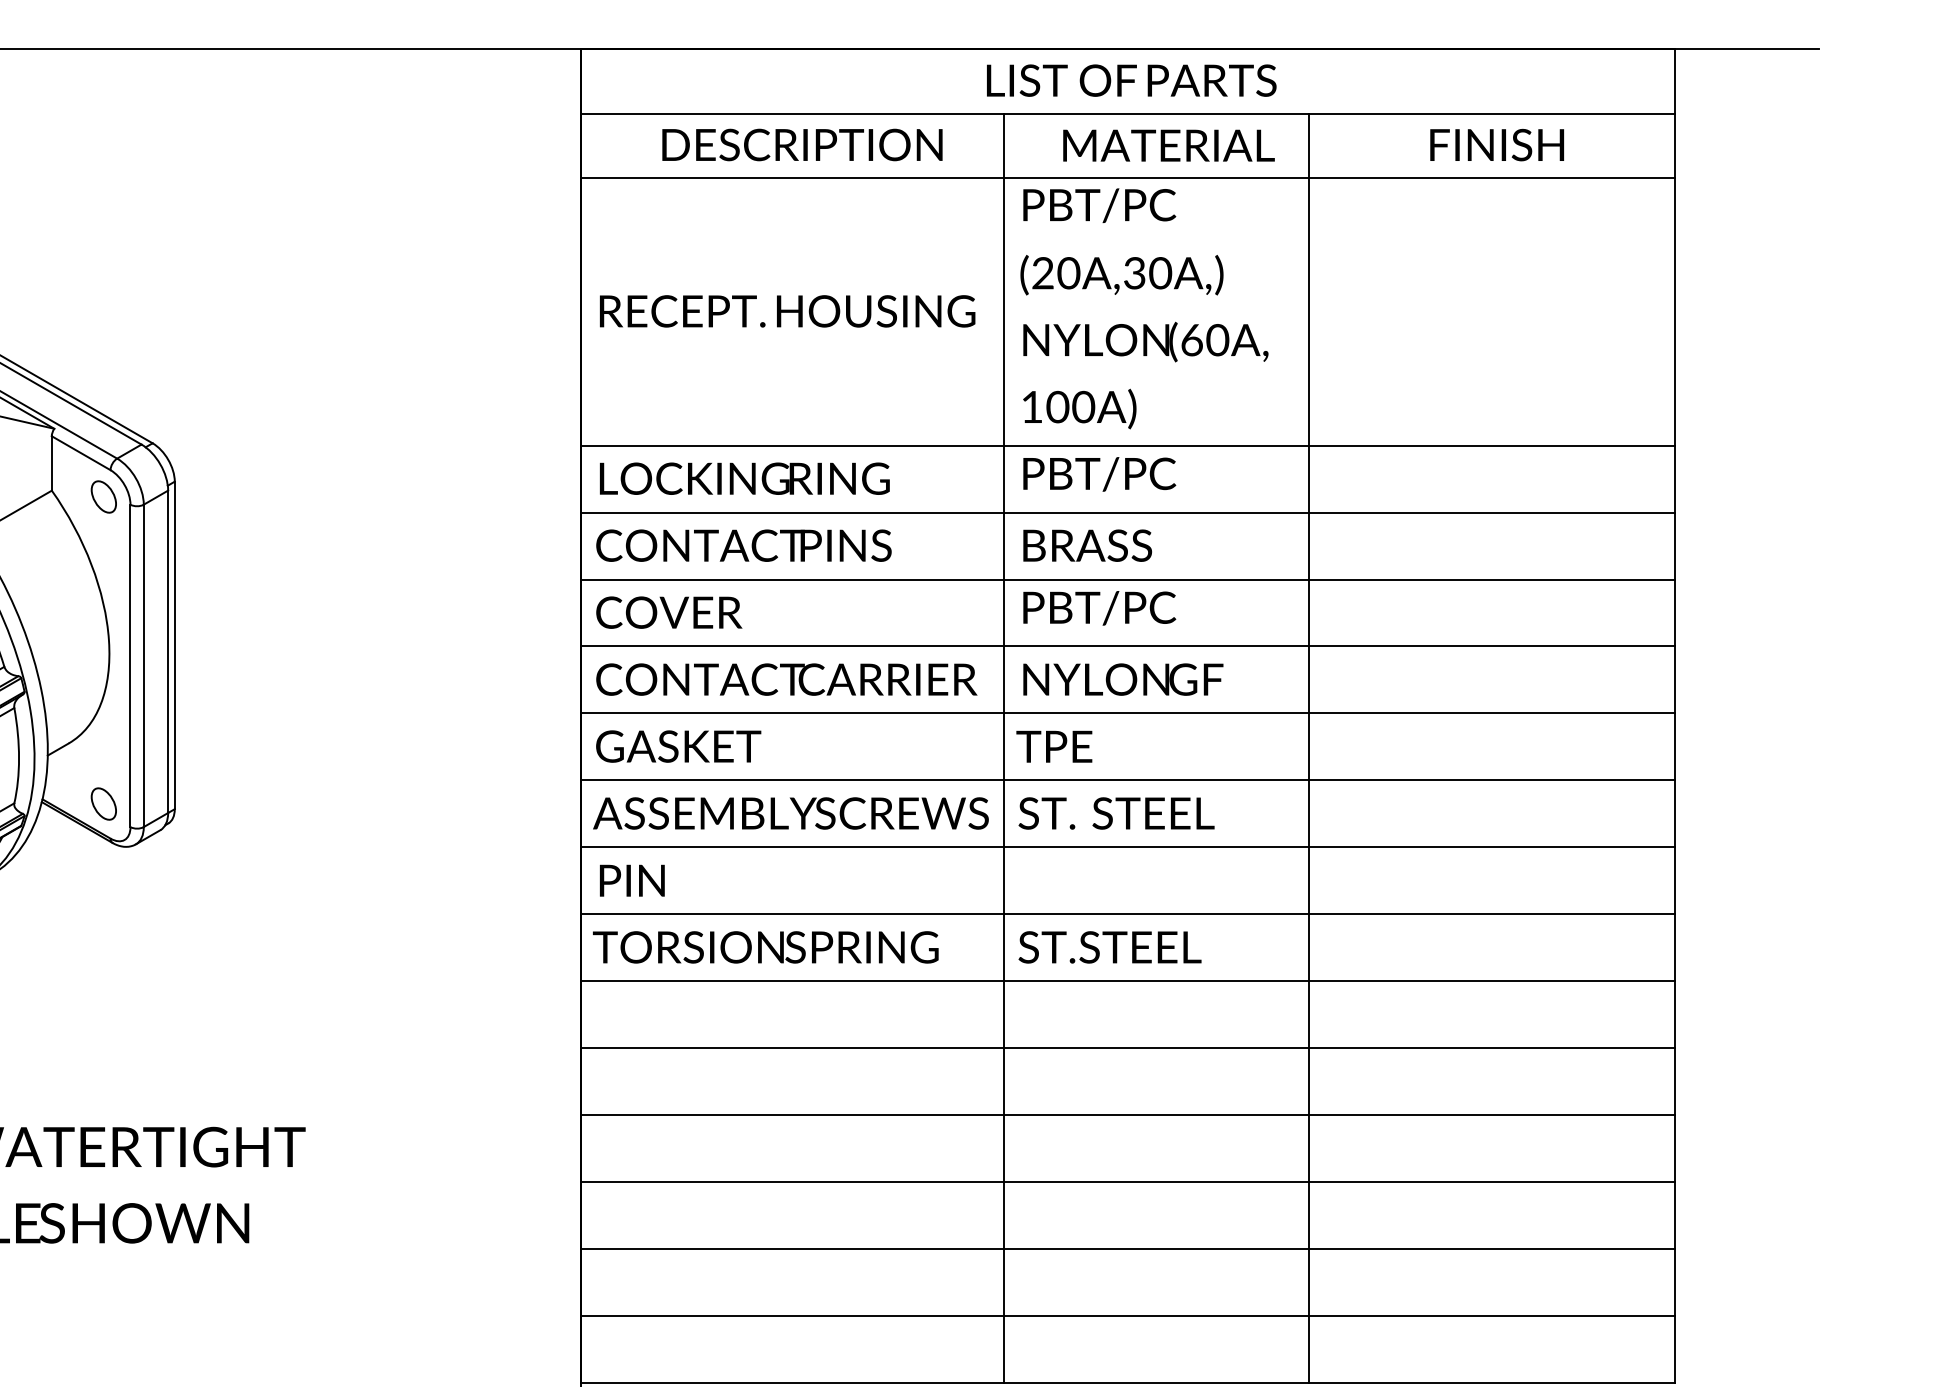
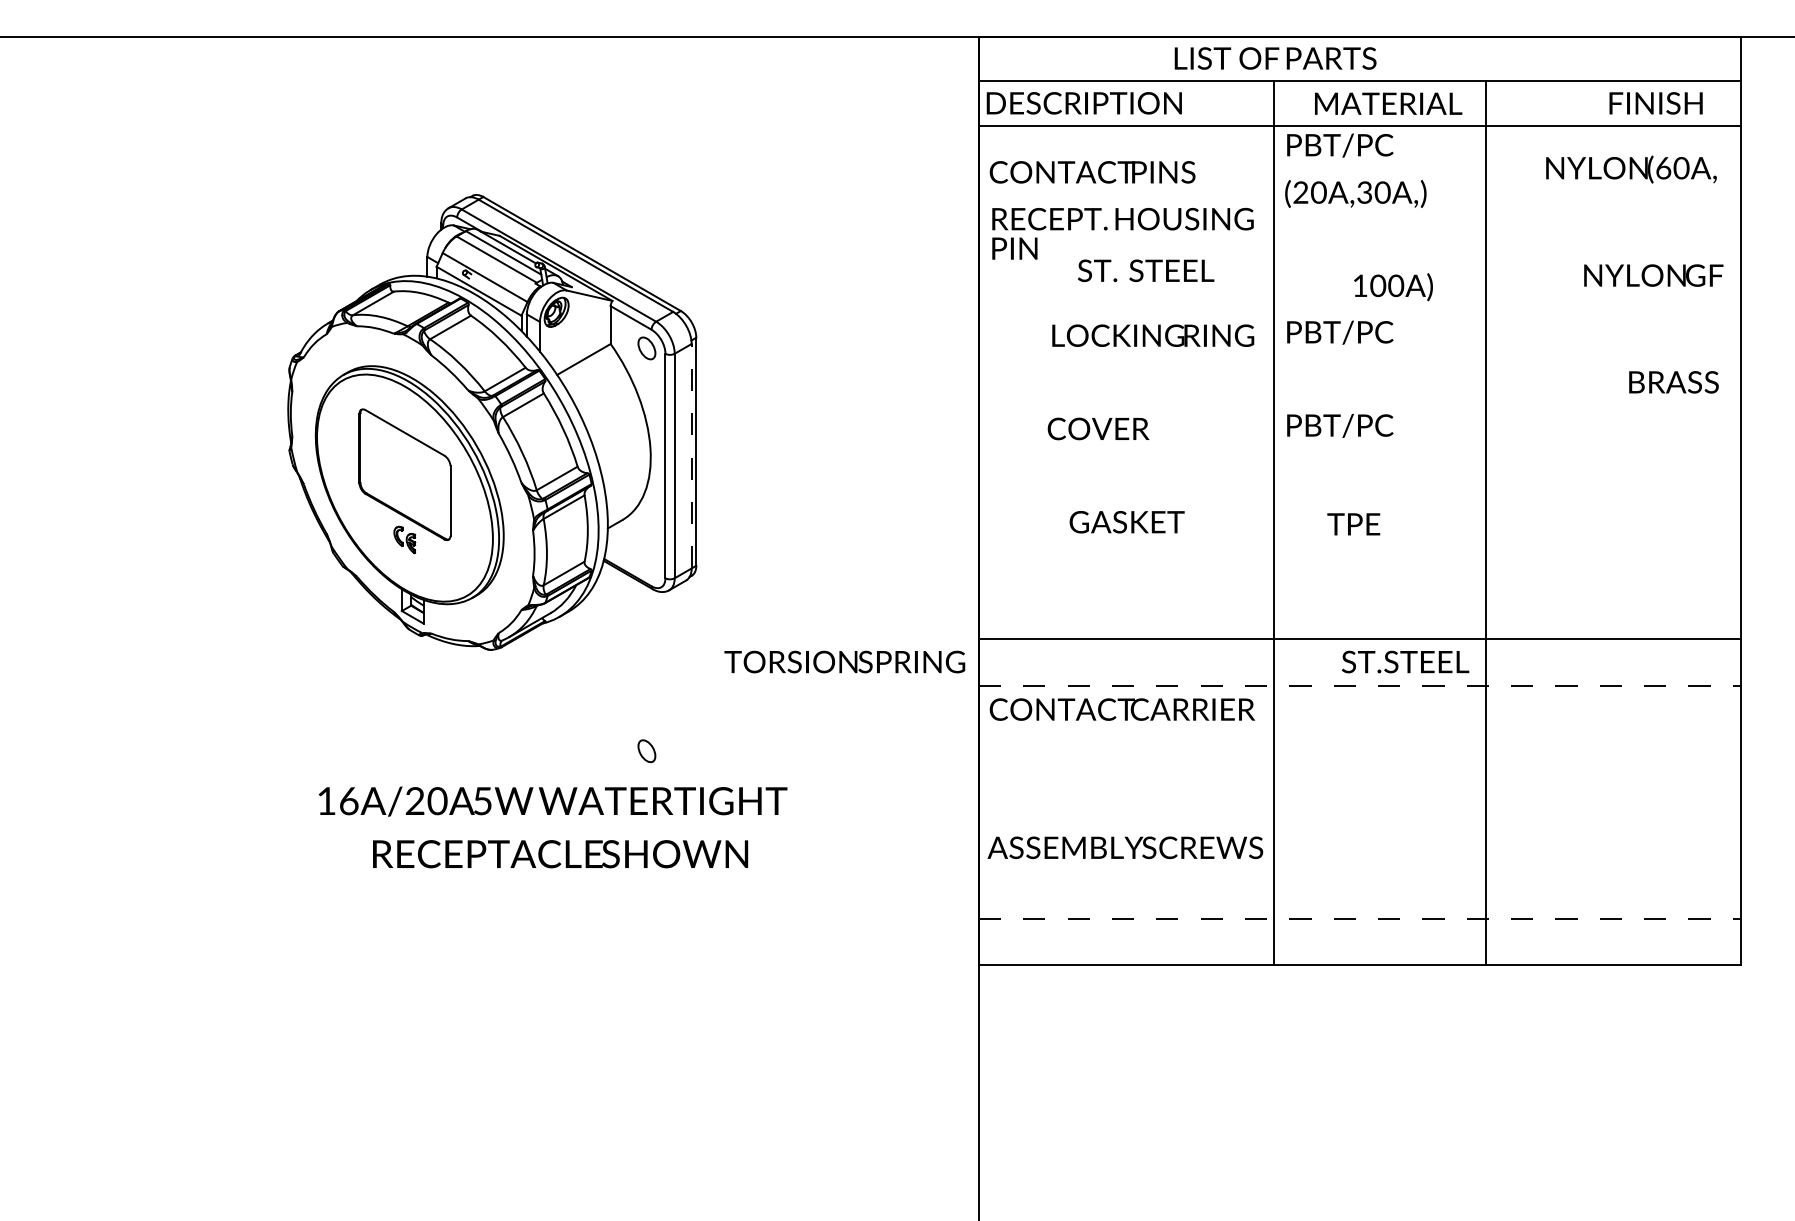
text: (1131, 80) -> (1275, 58), moved
text: (801, 145) -> (1083, 103), moved
text: (1496, 145) -> (1655, 103), moved
text: (1145, 342) -> (1631, 169), moved
text: (1079, 409) -> (1393, 287), moved
line: (1127, 445) -> (1359, 312), removed
text: (745, 478) -> (1153, 335), moved
line: (1127, 512) -> (1359, 359), removed
text: (743, 545) -> (1092, 172), moved
text: (1087, 545) -> (1673, 382), moved
line: (1127, 578) -> (1359, 405), removed
text: (669, 611) -> (1098, 428), moved
line: (1127, 646) -> (1359, 452), removed
line: (167, 650) -> (691, 455), solid -> dashed
text: (786, 679) -> (1122, 709), moved
text: (1122, 679) -> (1653, 275), moved
line: (1127, 713) -> (1359, 499), removed
text: (677, 746) -> (1126, 522), moved
text: (1053, 746) -> (1353, 524), moved
line: (1127, 780) -> (1359, 545), removed
part: (103, 804) -> (646, 751), moved
text: (791, 813) -> (1125, 847), moved
text: (1117, 813) -> (1146, 270), moved
line: (1127, 847) -> (1359, 592), removed
text: (631, 880) -> (1014, 248), moved
text: (765, 946) -> (844, 661), moved
text: (1109, 946) -> (1405, 661), moved
line: (1128, 981) -> (1360, 685), solid -> dashed
line: (1127, 1048) -> (1359, 732), removed
line: (1127, 1114) -> (1359, 778), removed
line: (1127, 1182) -> (1359, 825), removed
line: (1127, 1249) -> (1359, 872), removed
line: (1128, 1315) -> (1360, 918), solid -> dashed

